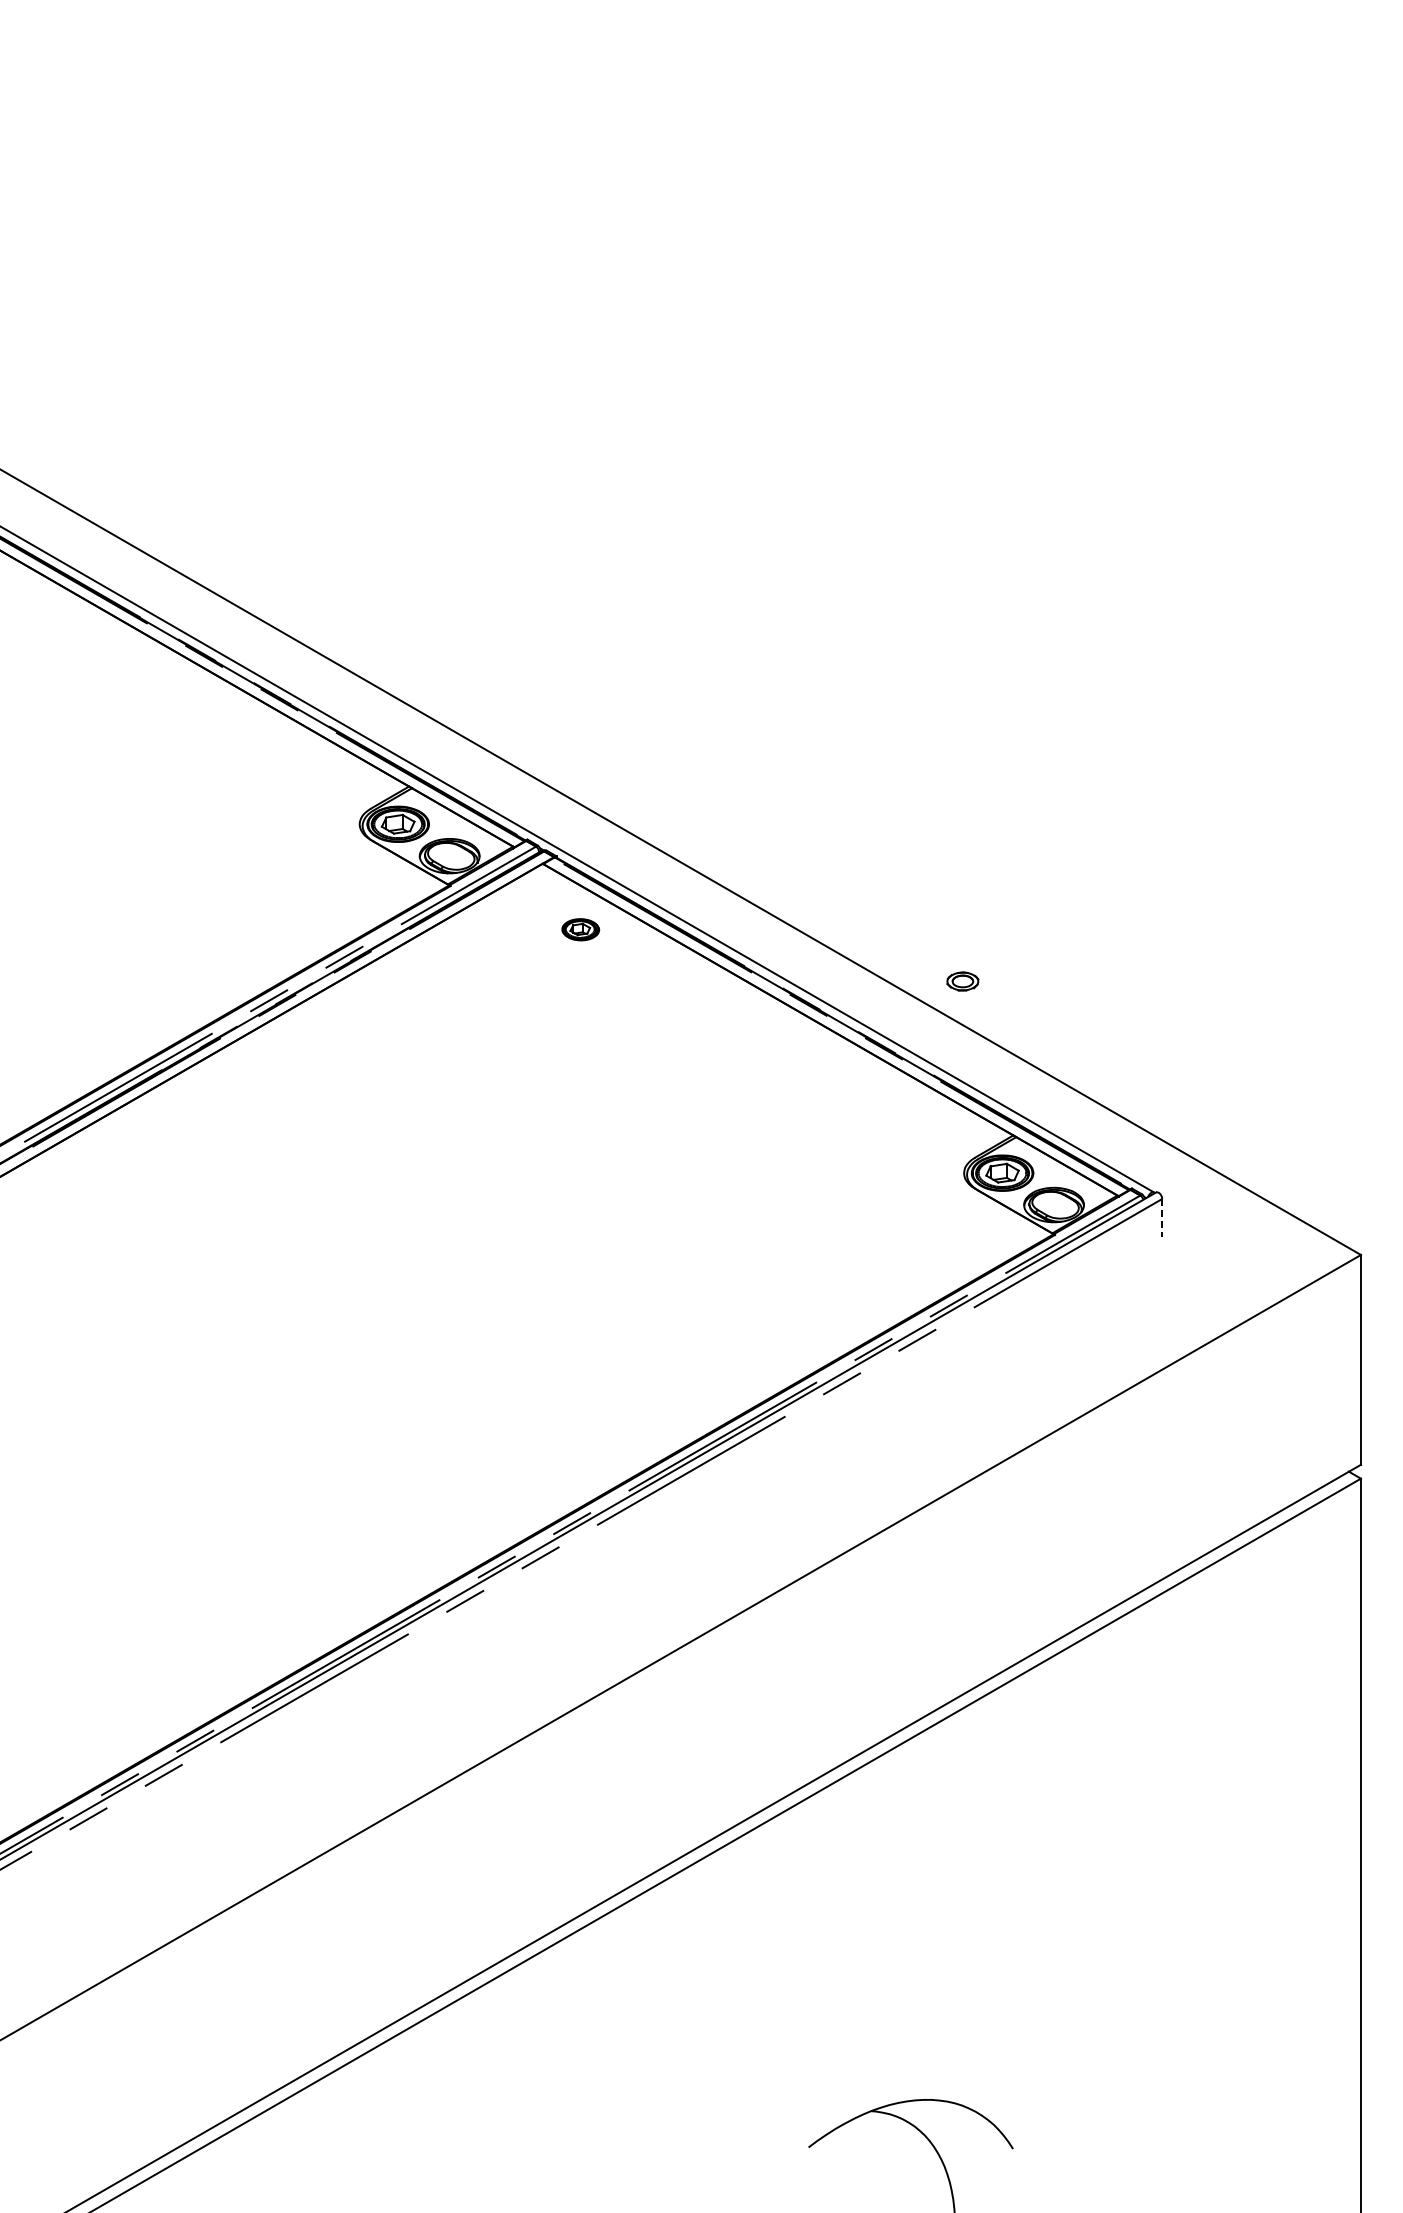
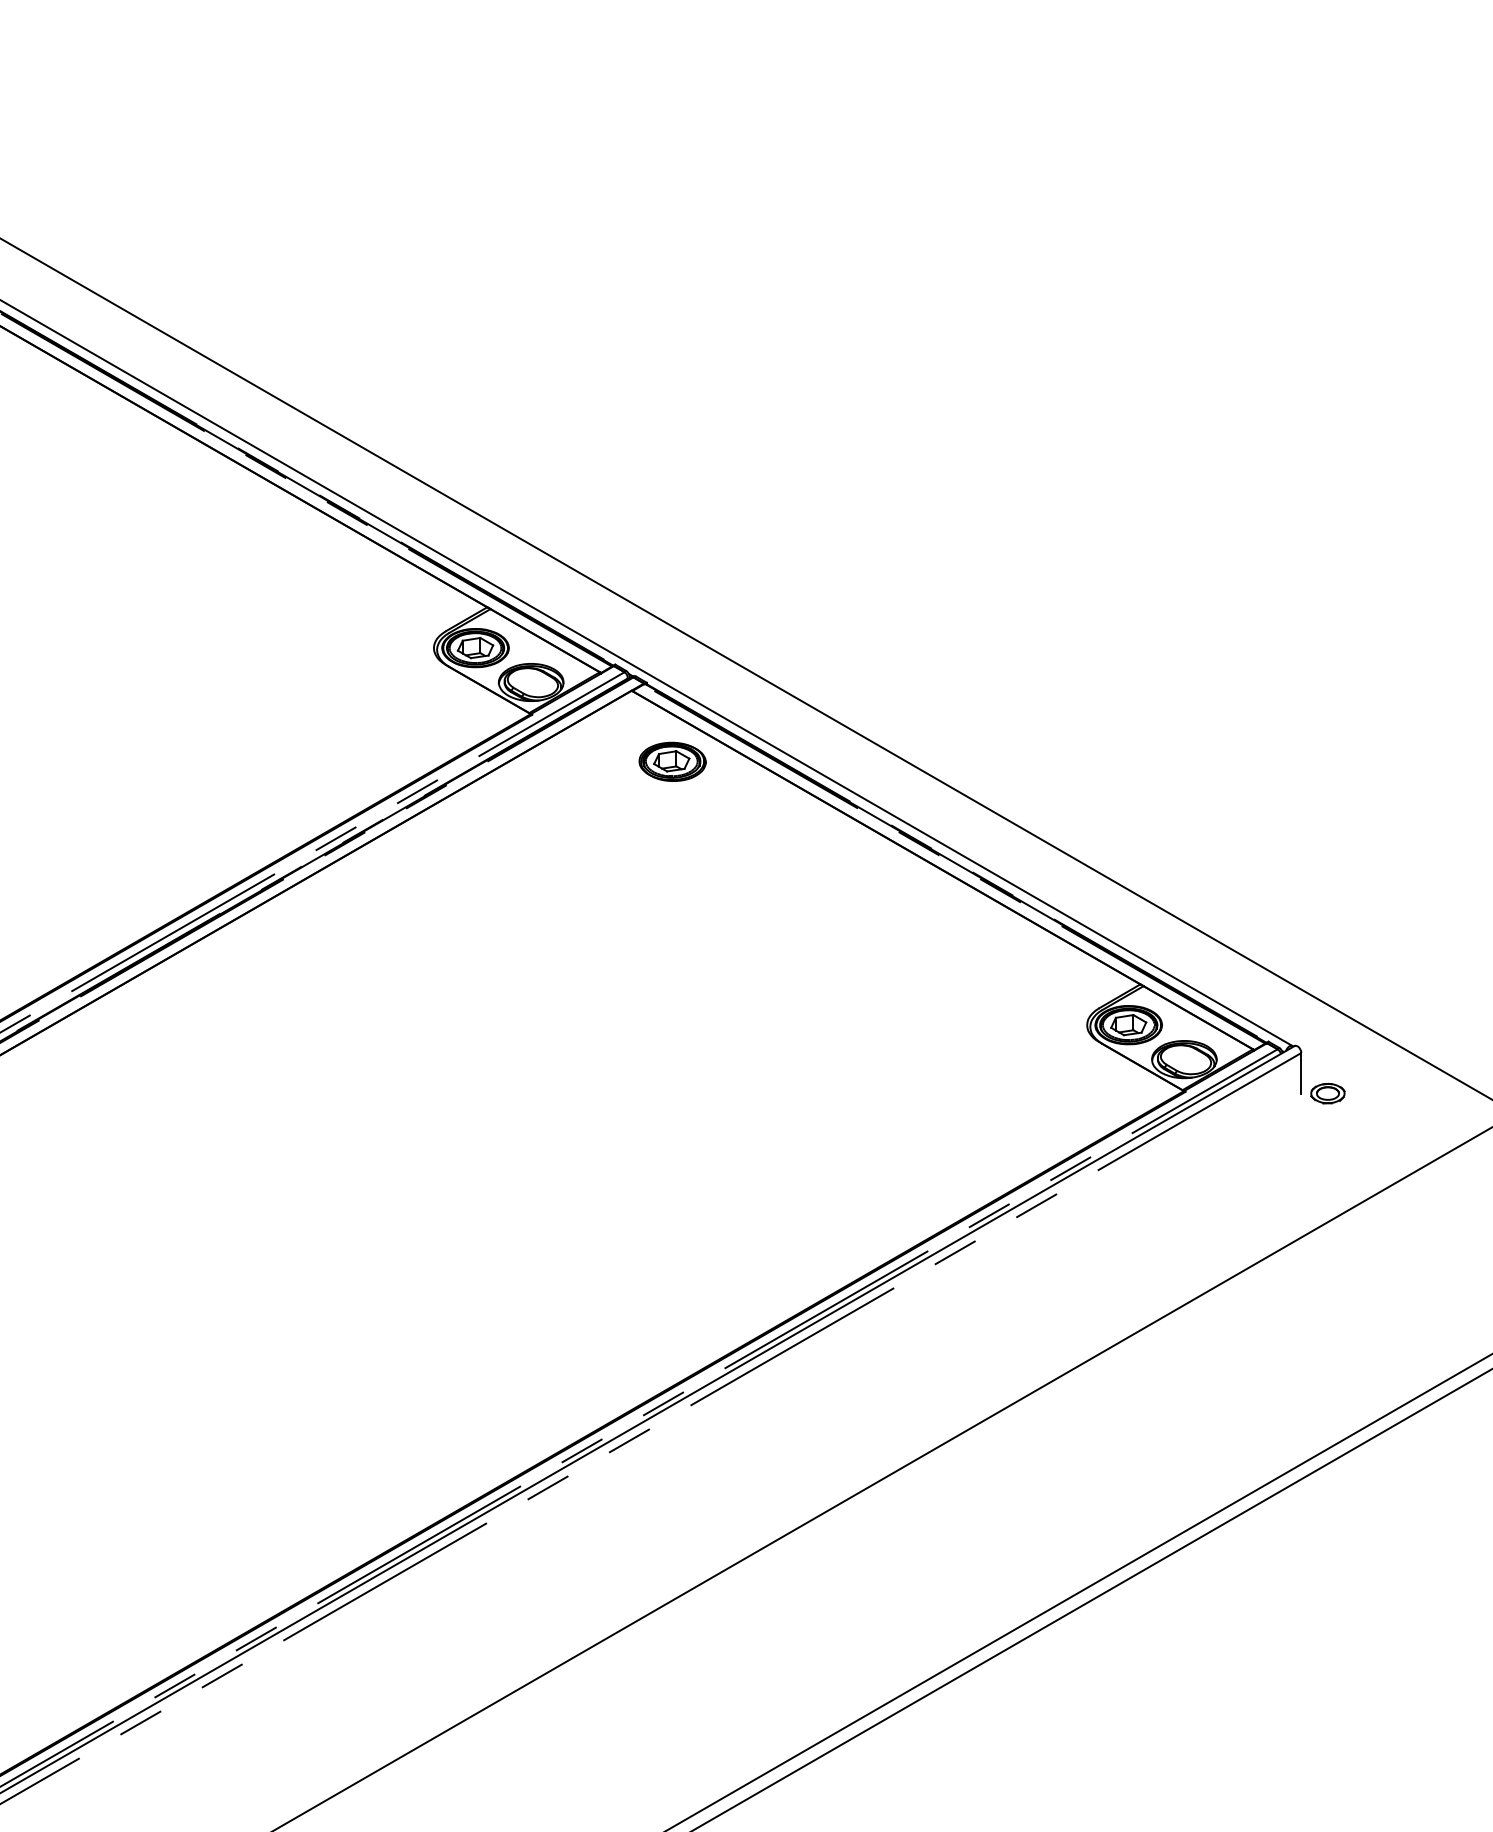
part: (580, 929) -> (672, 761), size x1.67
part: (962, 981) -> (1327, 1093), moved
line: (1162, 1217) -> (1301, 1073), dashed -> solid

